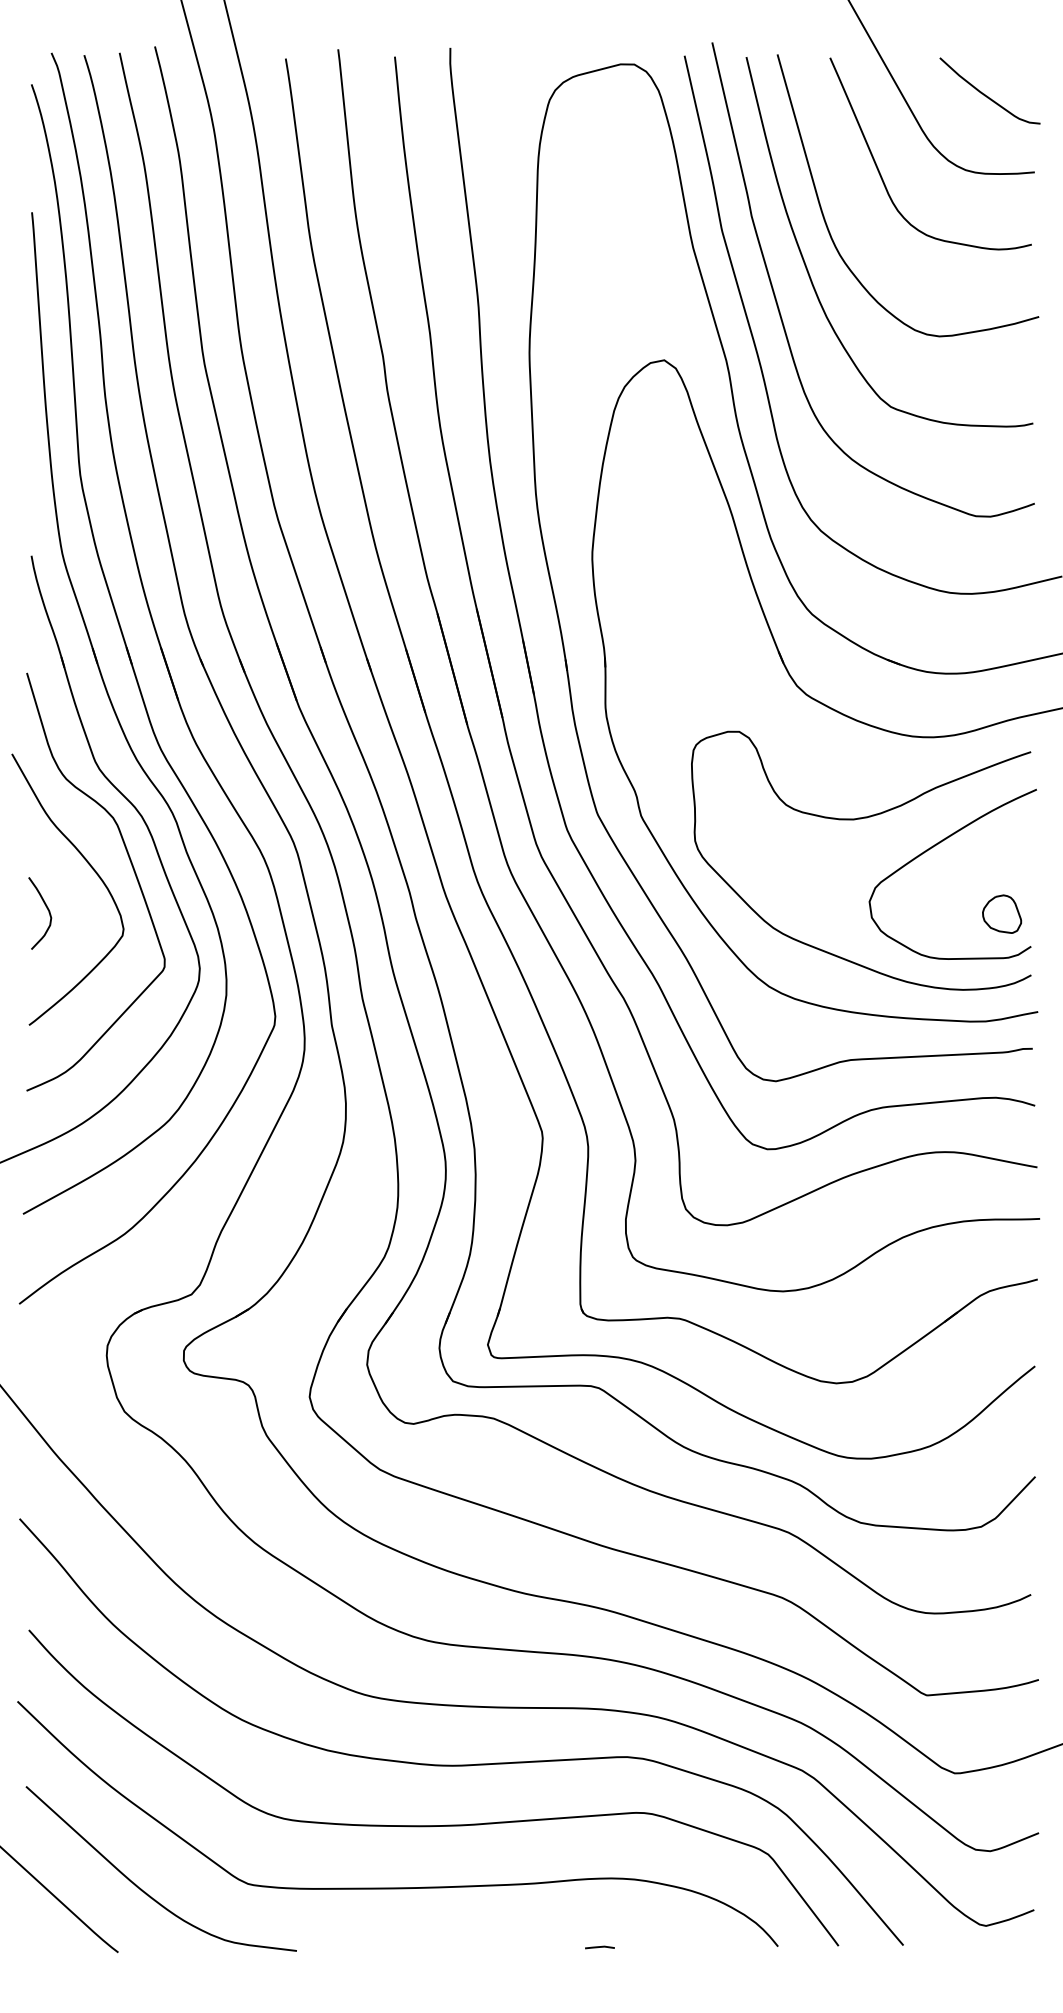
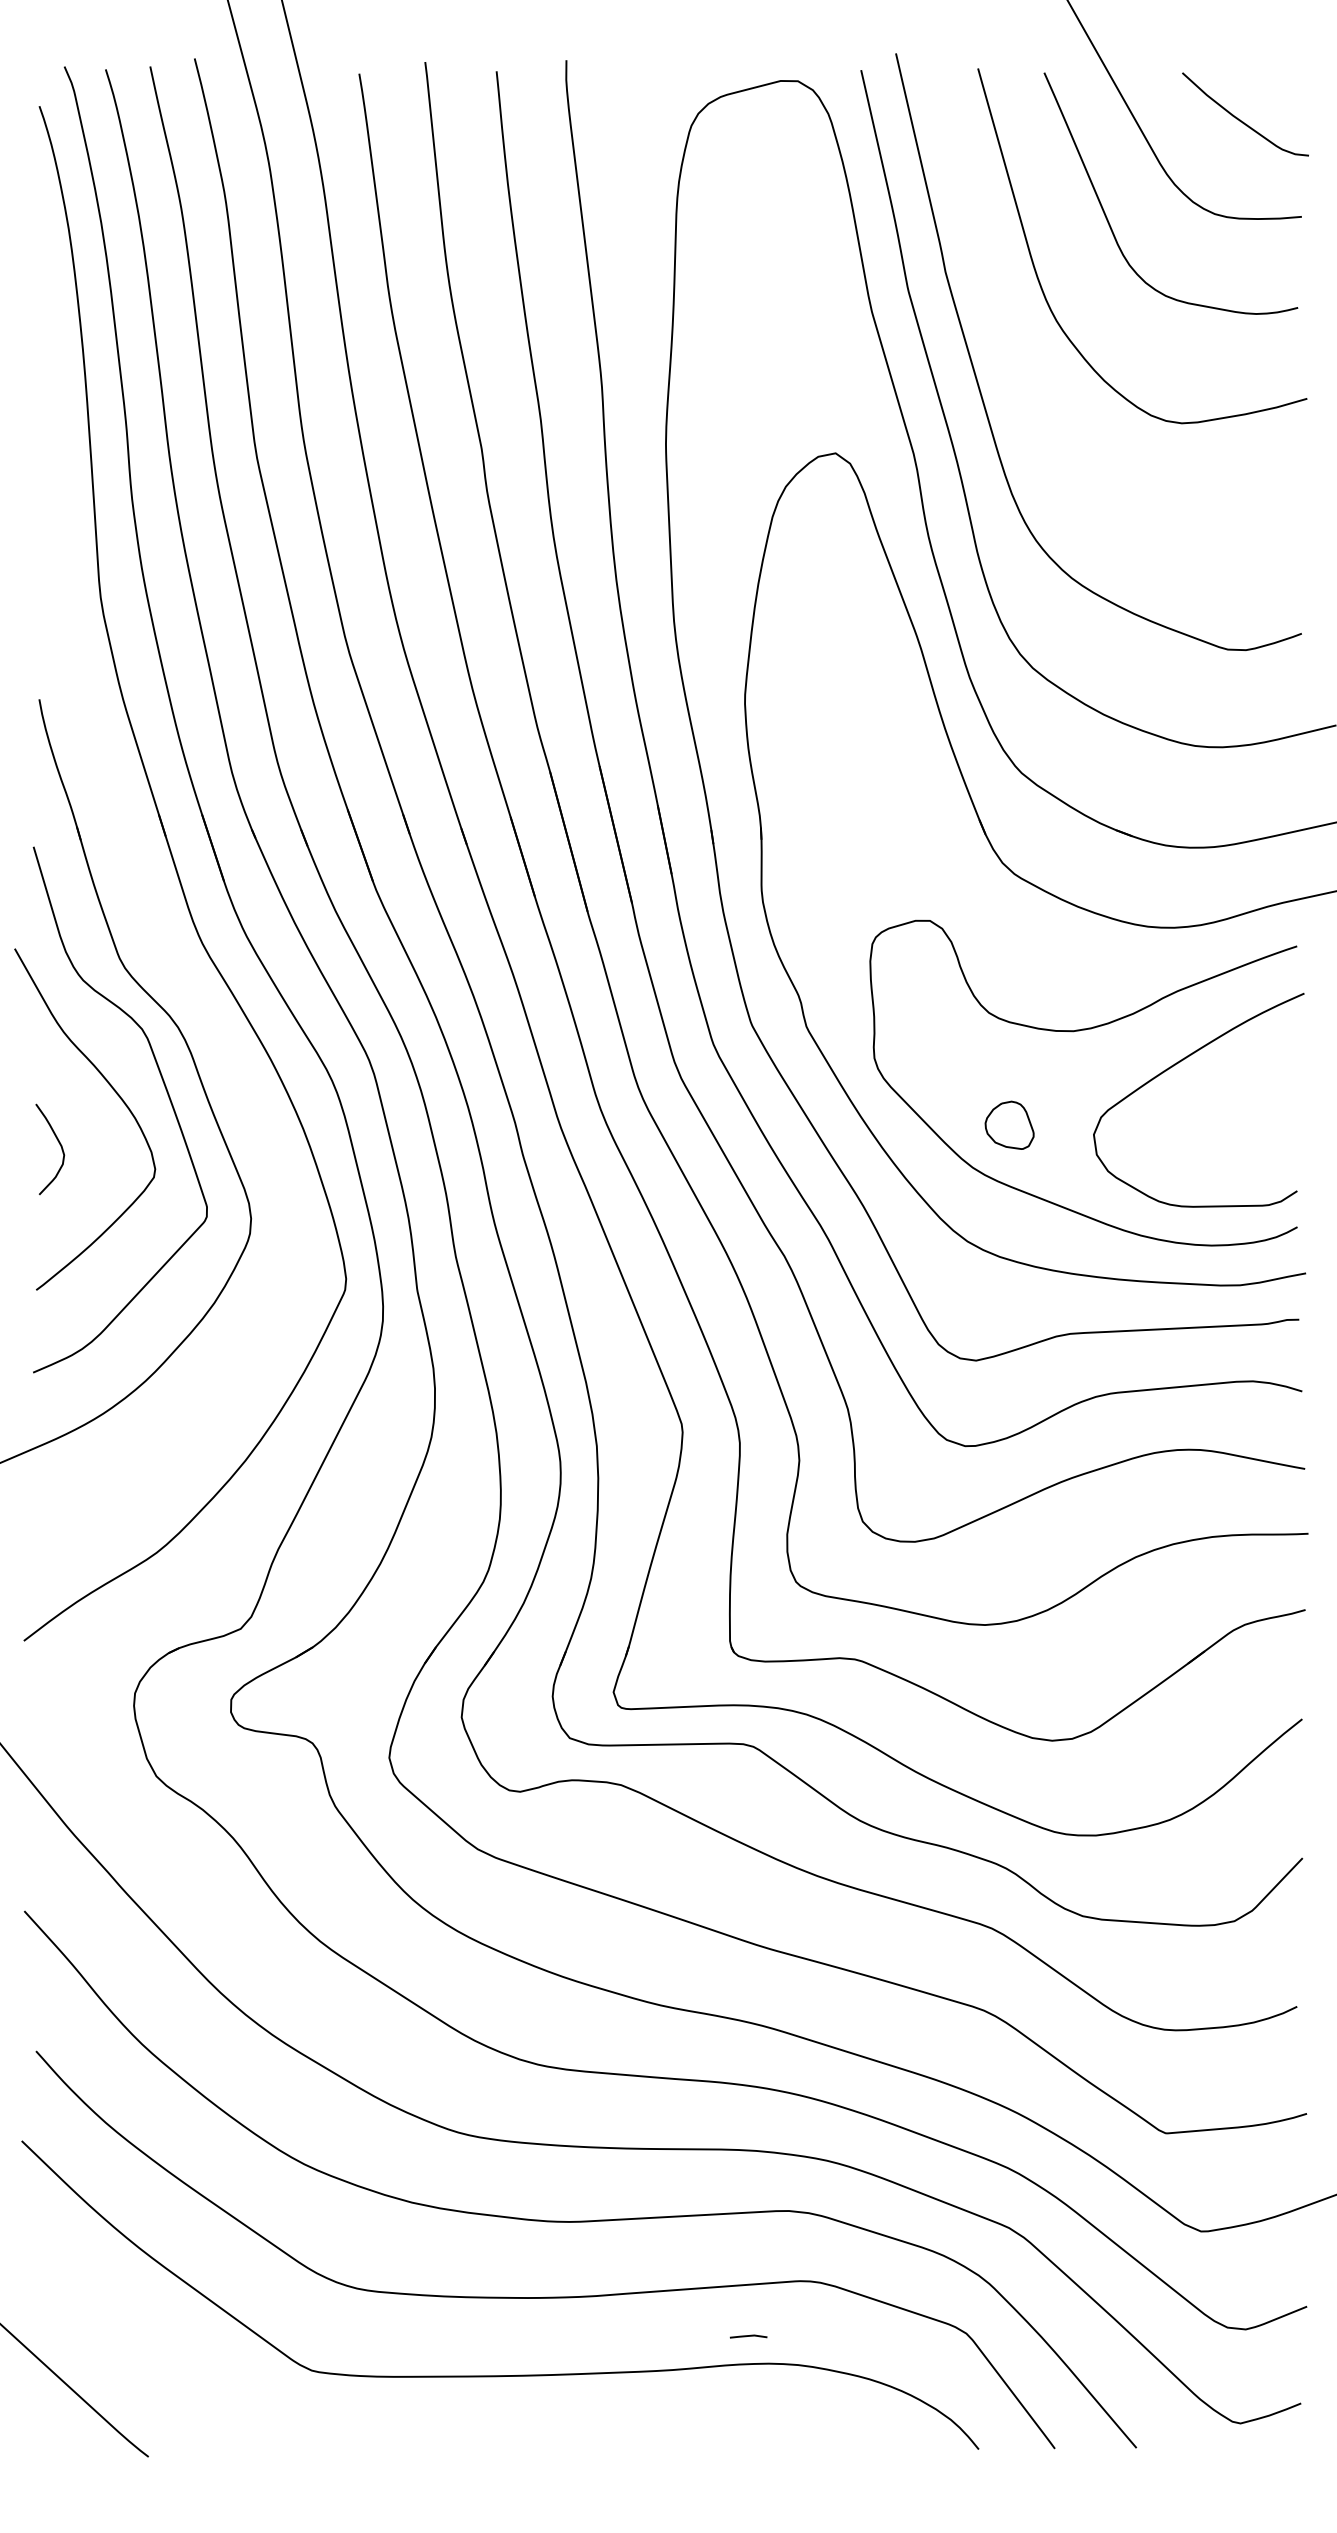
curve: (808, 271) -> (1017, 341), removed
part: (117, 715) -> (147, 900), removed
part: (1001, 913) -> (1009, 1124), moved
curve: (145, 1891) -> (182, 2380), removed
line: (599, 1947) -> (748, 2336), moved

